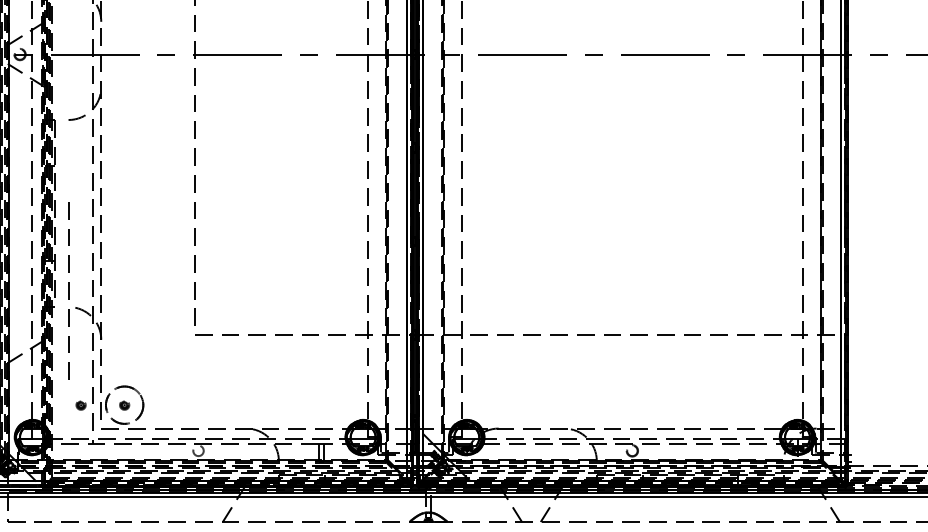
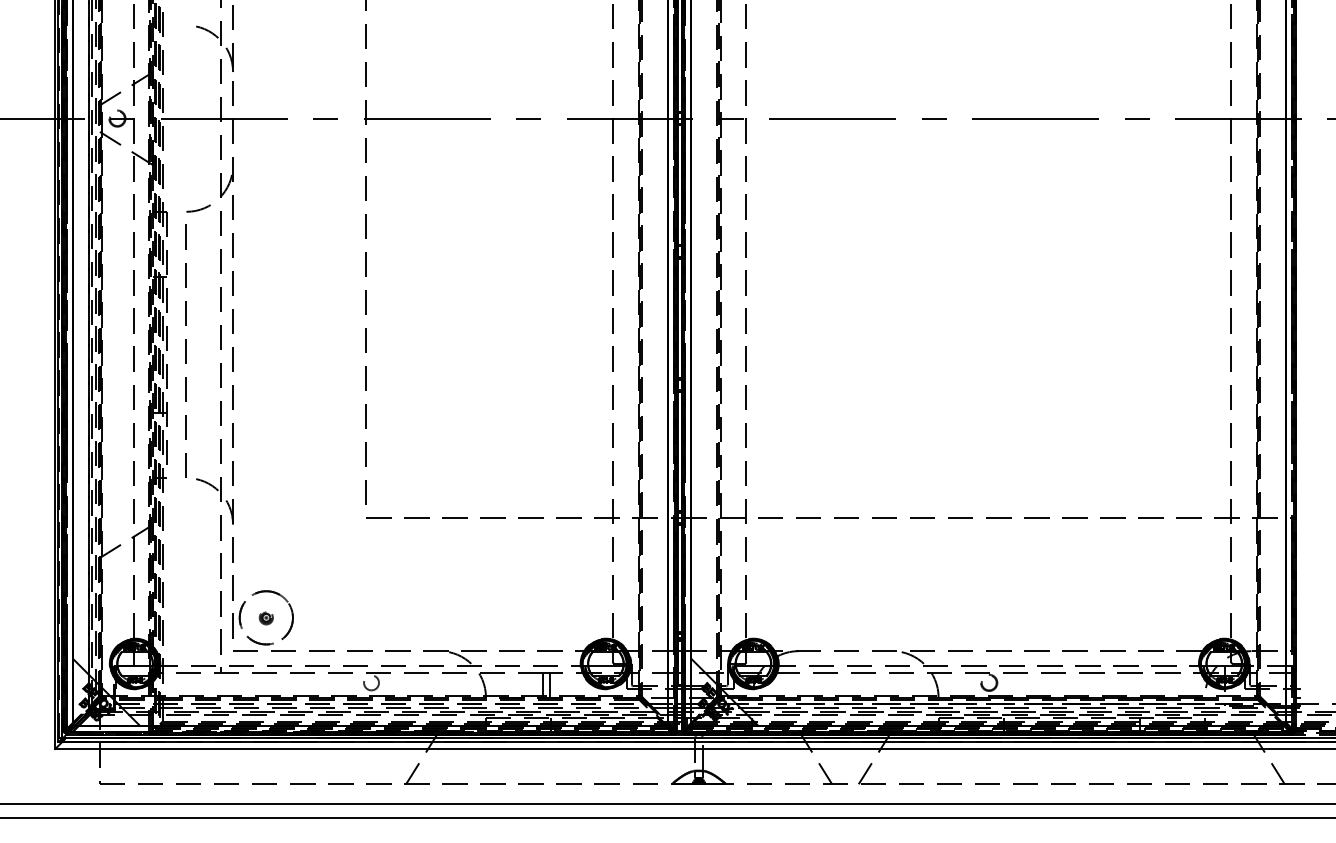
line: (67, 290) -> (185, 350), moved
part: (80, 405) -> (203, 618), removed

